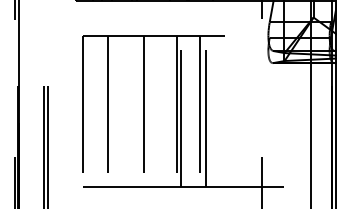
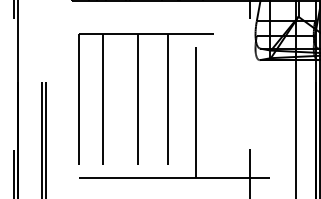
line: (180, 110) -> (171, 105), removed
line: (199, 110) -> (189, 105), removed

